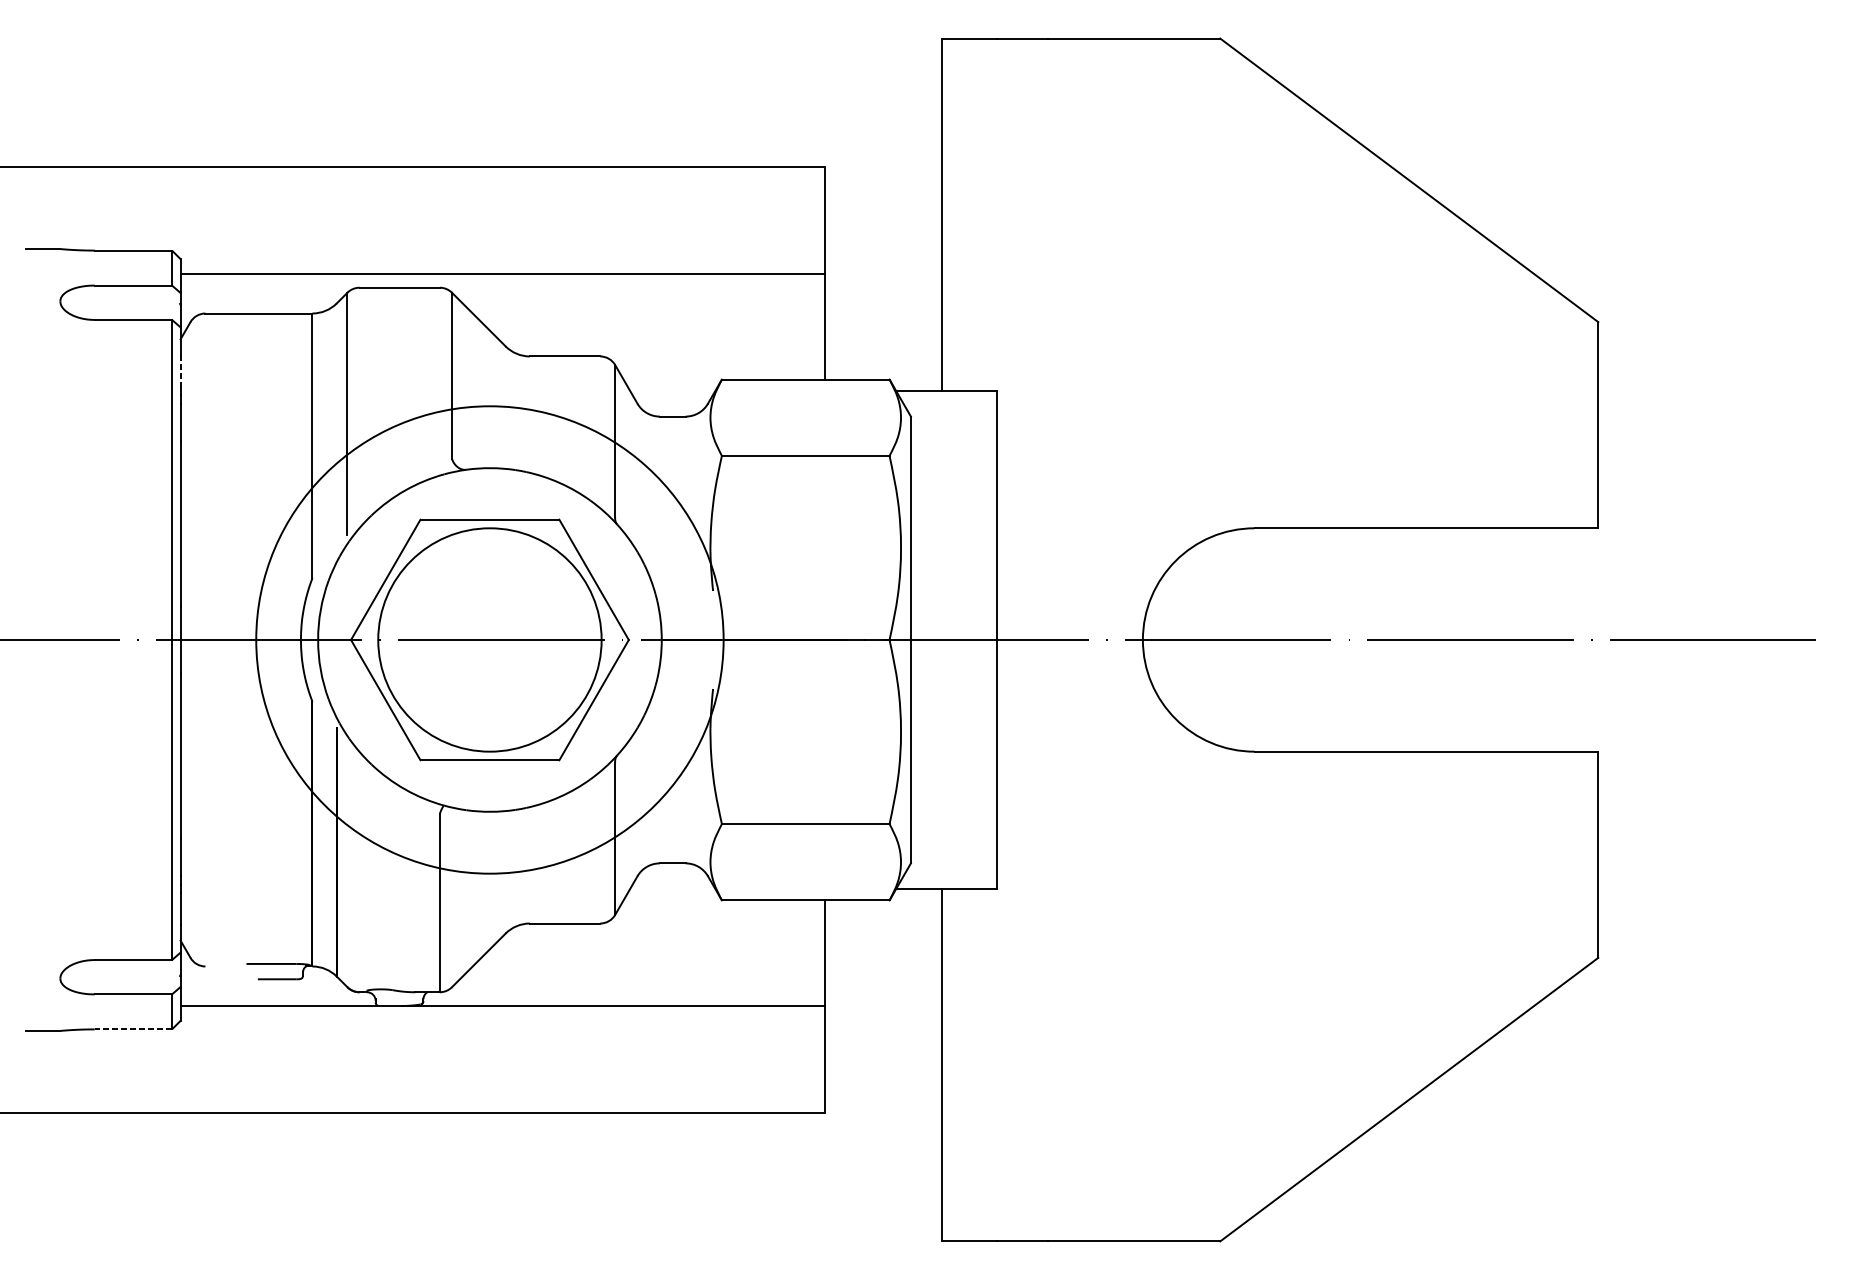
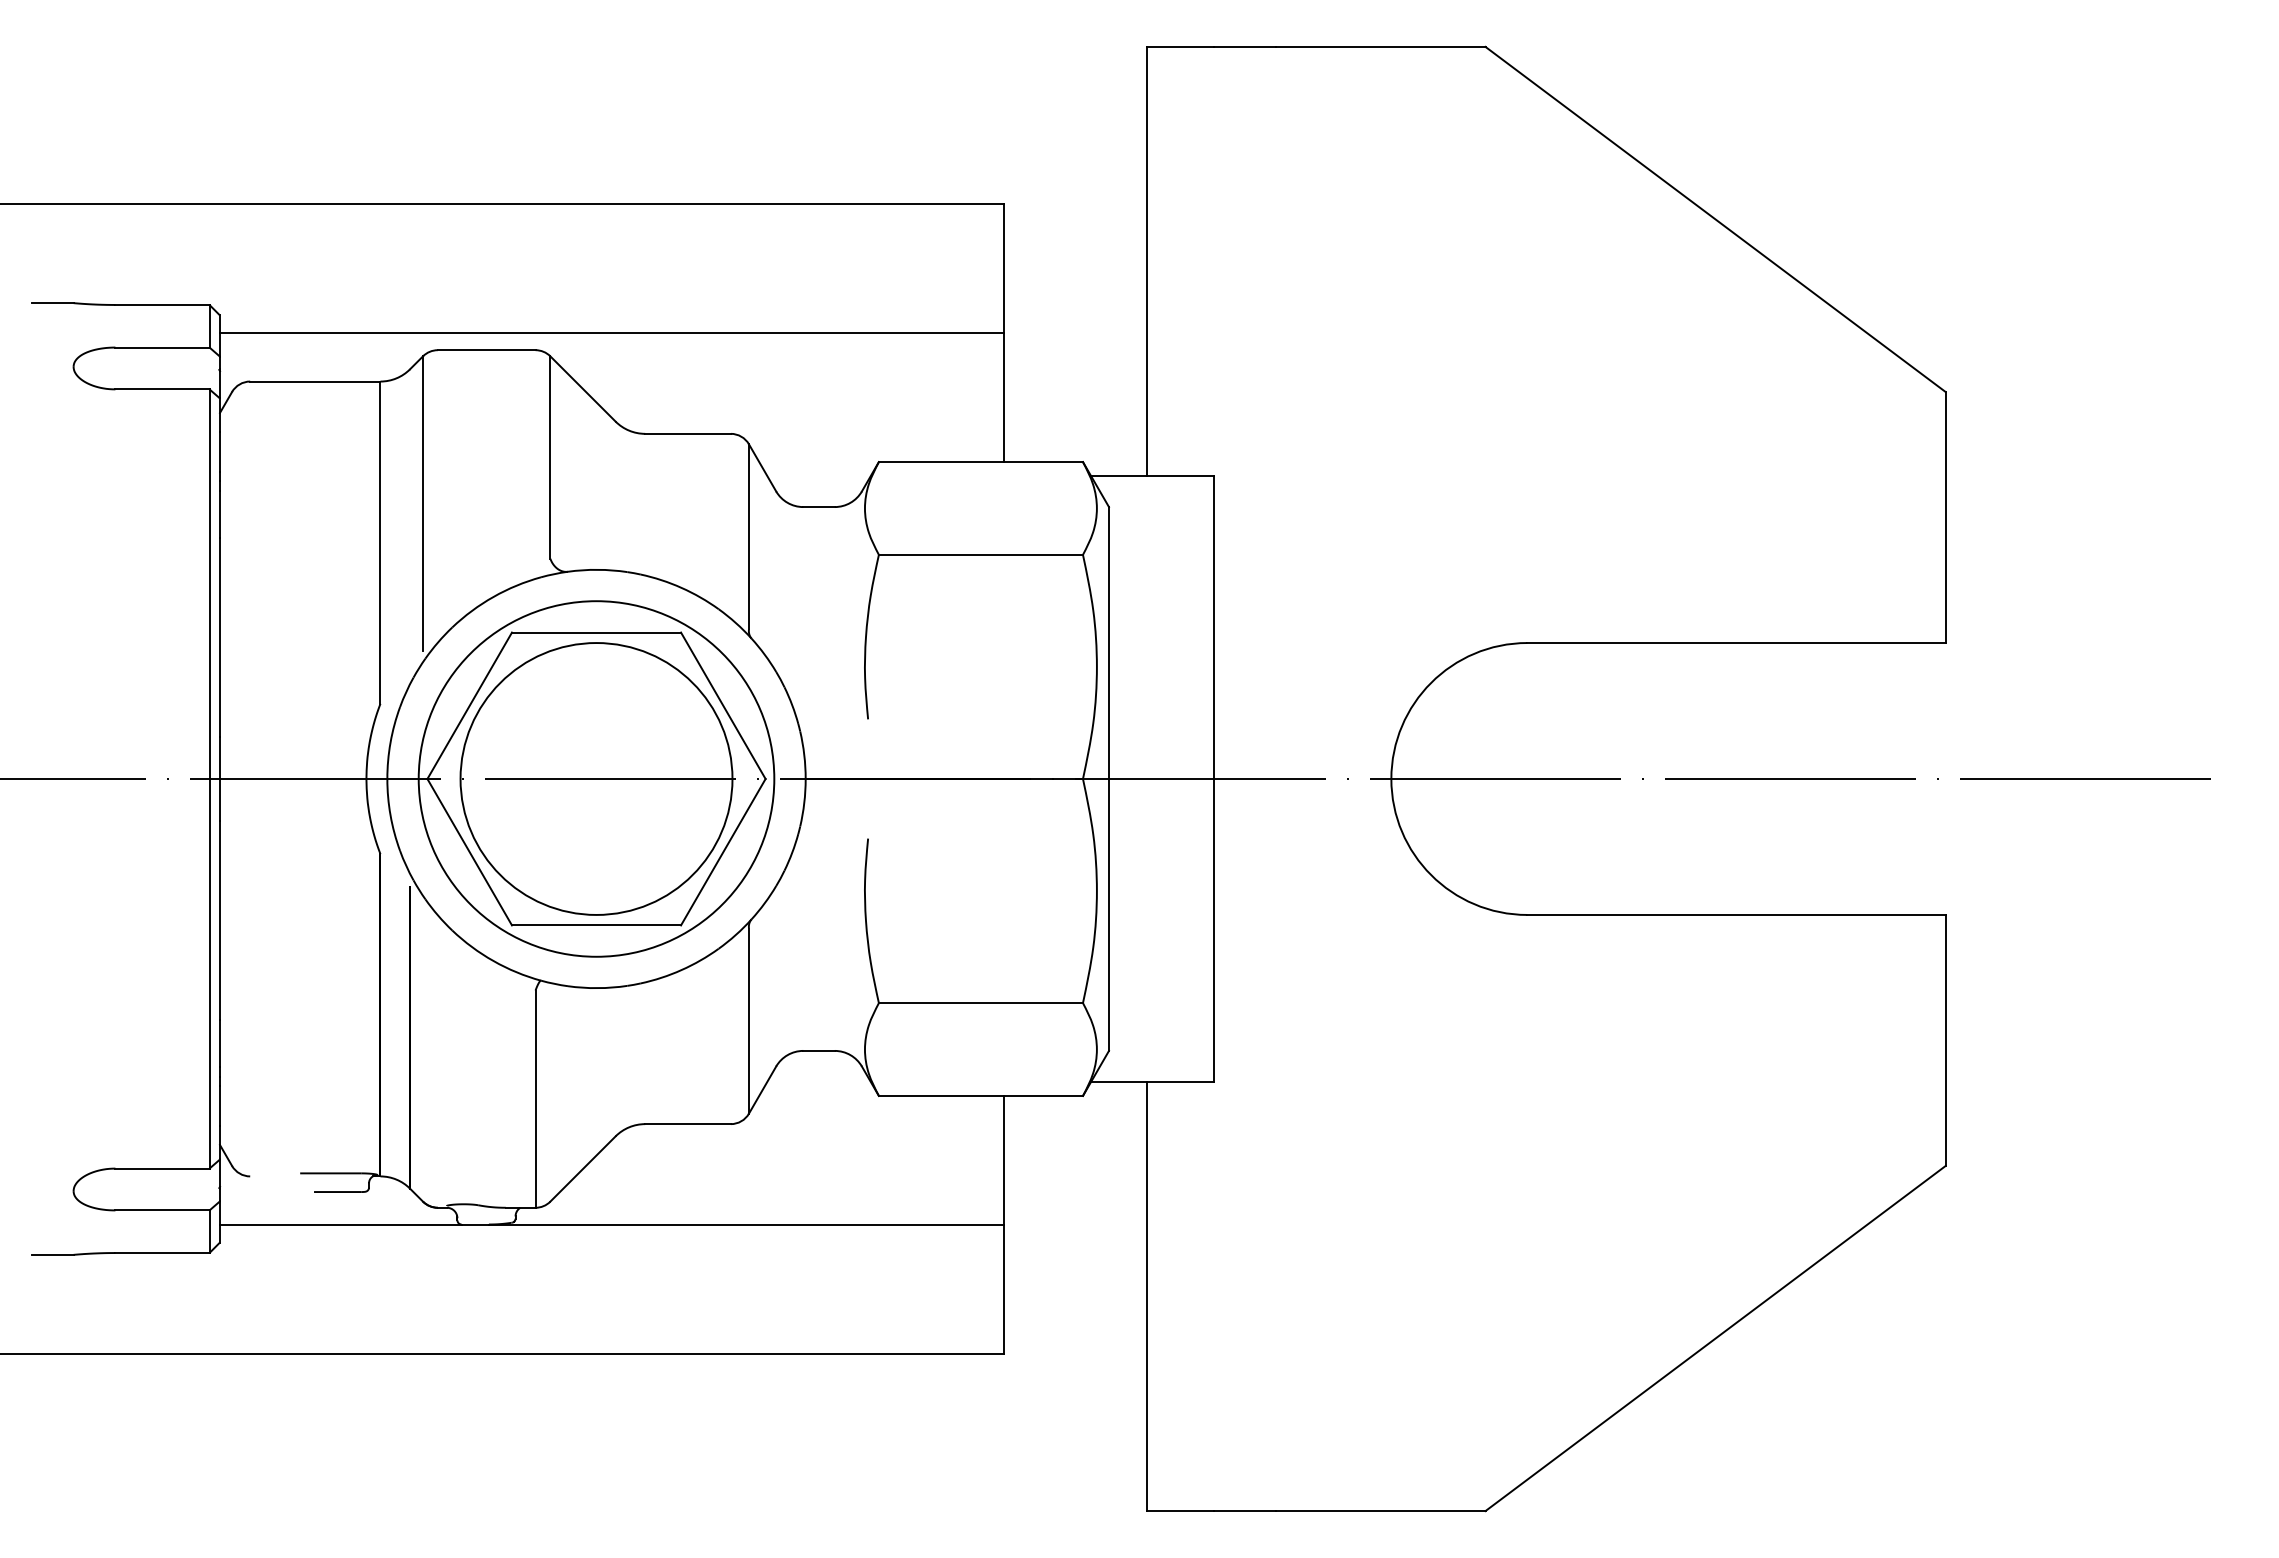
line: (181, 370) -> (220, 451), dashed -> solid
circle: (489, 639) -> (596, 778), size x0.62
line: (133, 1029) -> (162, 1253), dashed -> solid

